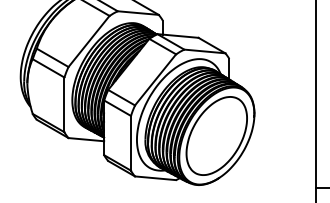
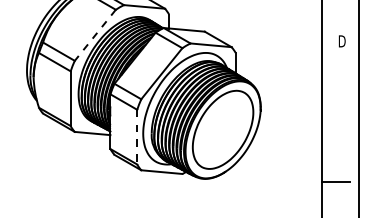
line: (89, 41) -> (95, 35), solid -> dashed
line: (131, 143) -> (137, 137), solid -> dashed

